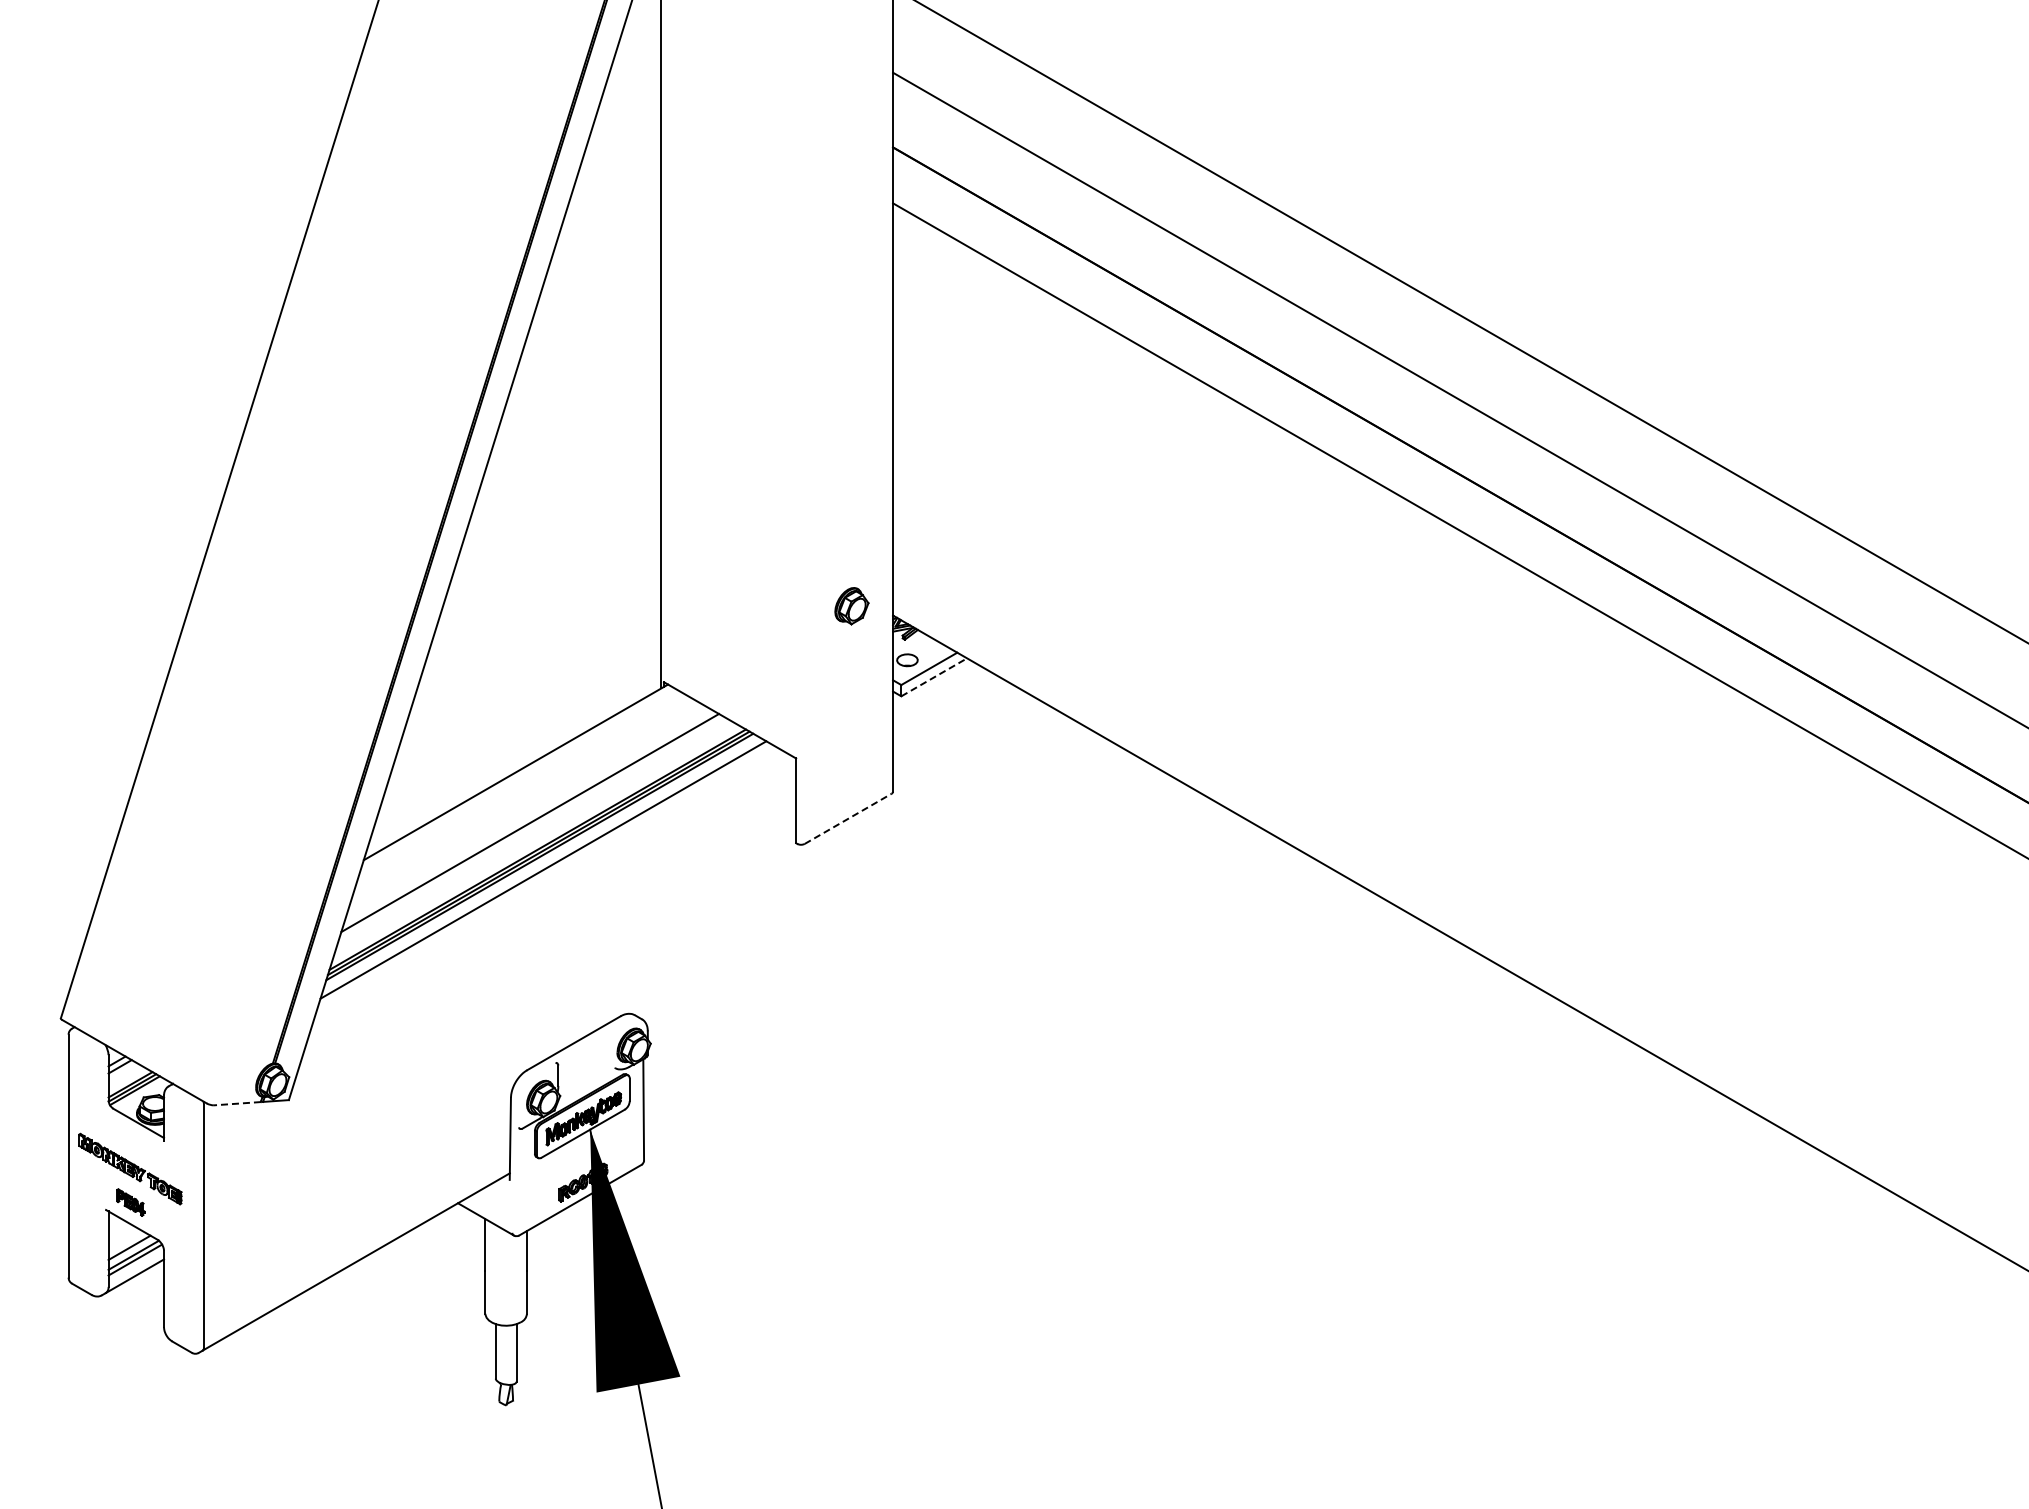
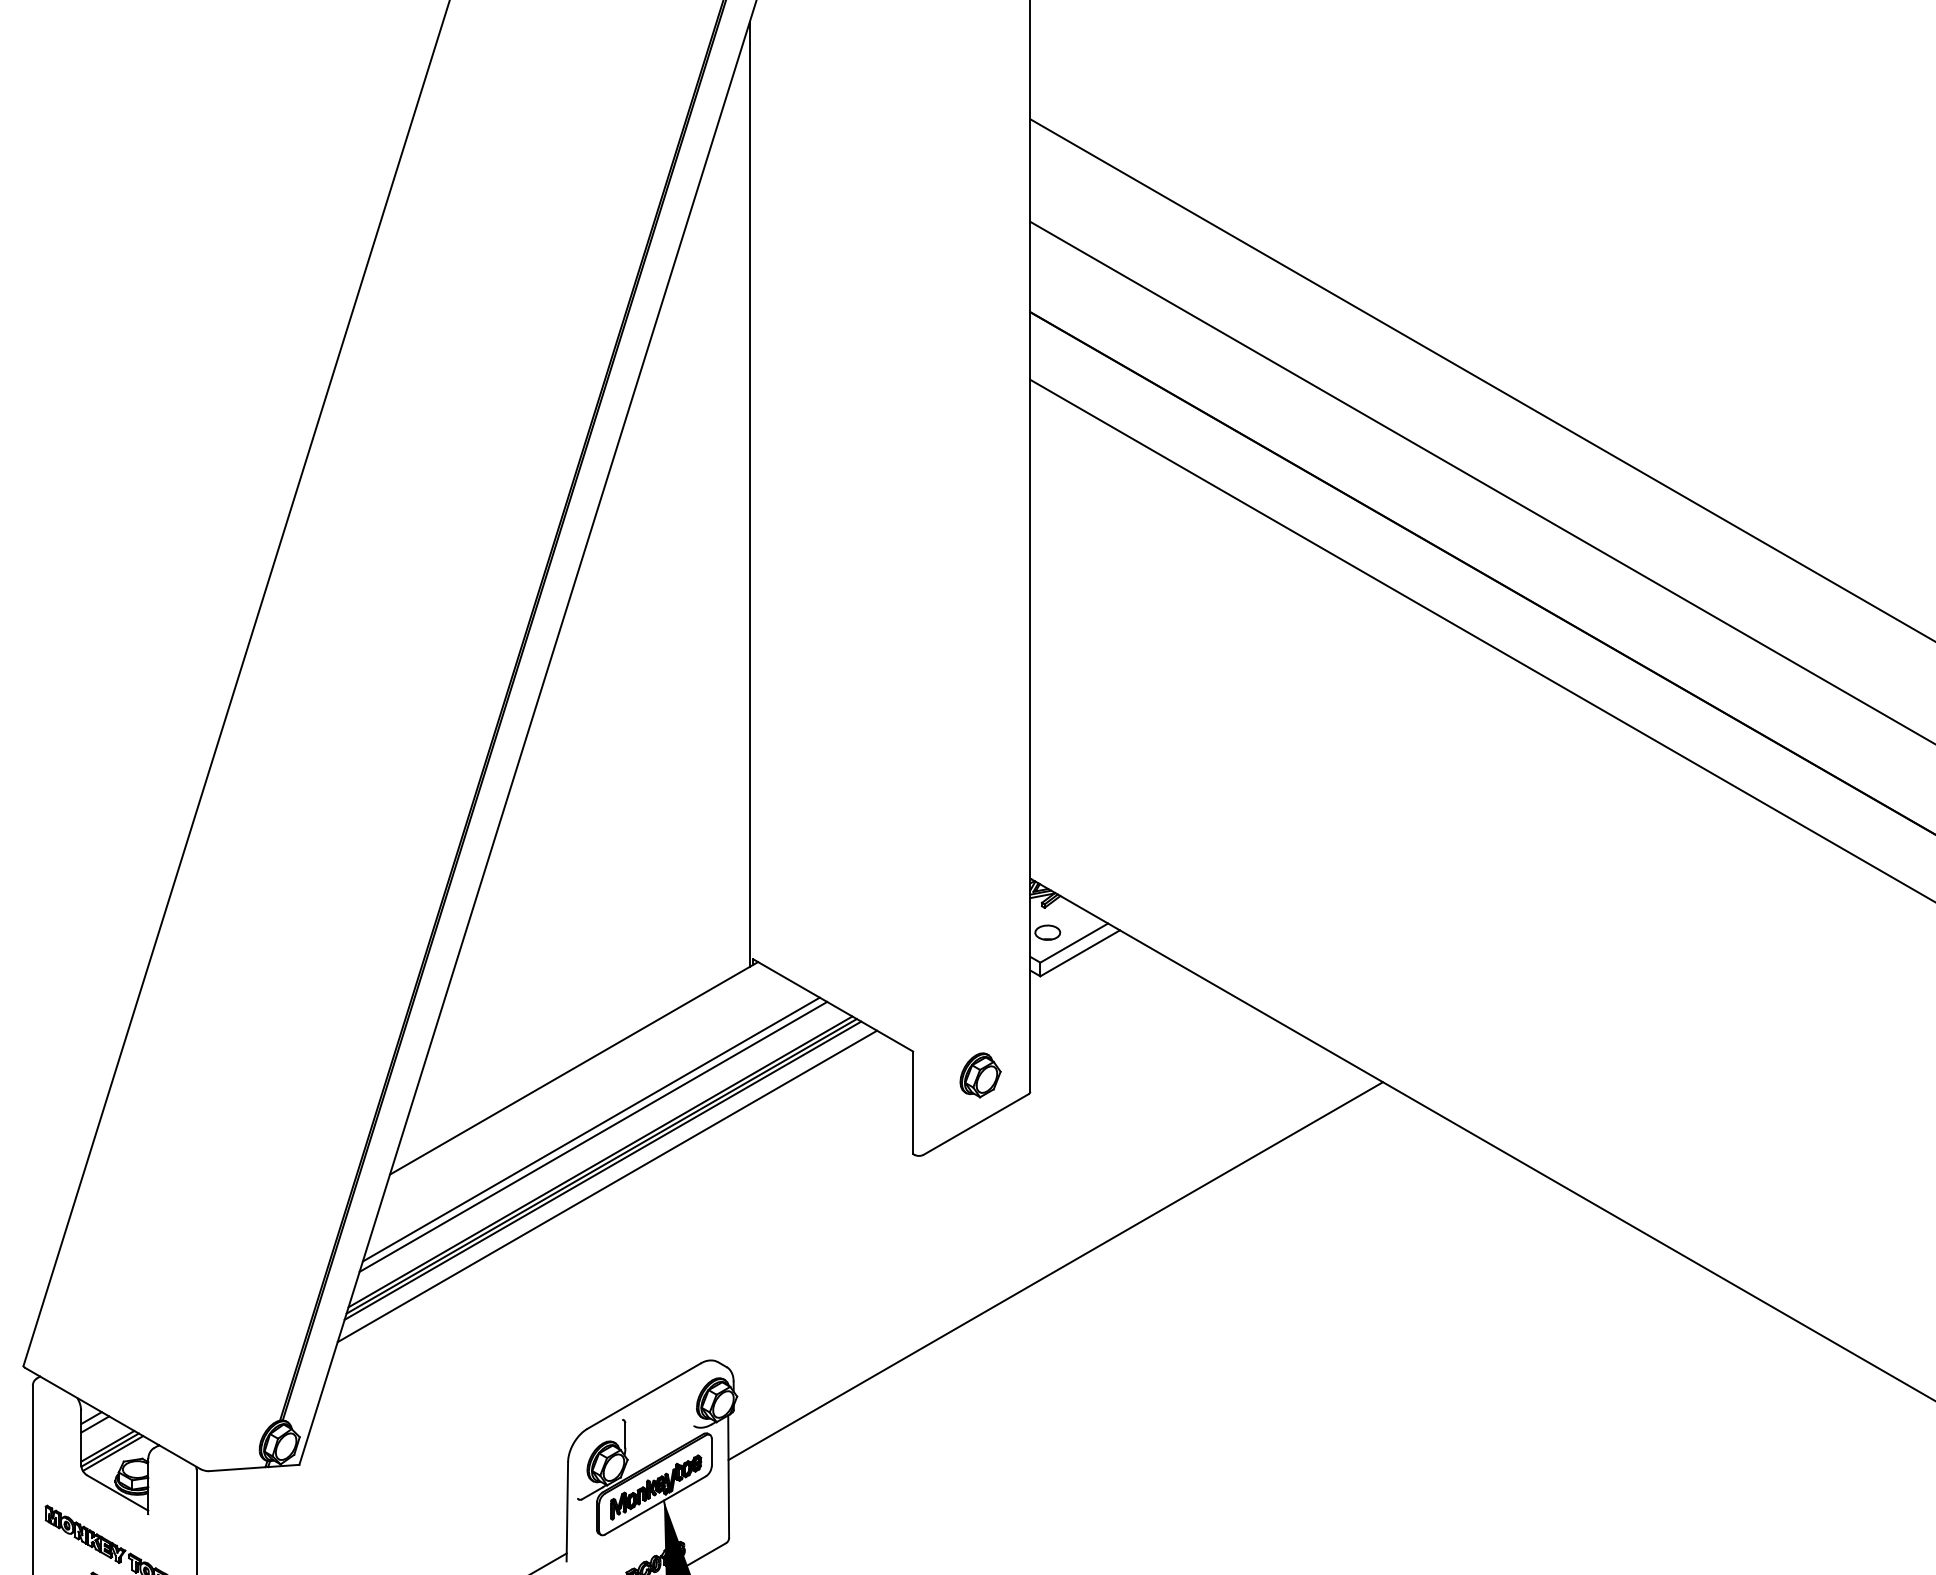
part: (851, 606) -> (980, 1075), moved
line: (934, 677) -> (1080, 953), dashed -> solid
line: (848, 818) -> (976, 1124), dashed -> solid
line: (531, 828) -> (592, 1136), added
line: (913, 939) -> (1055, 1270), added
line: (237, 1103) -> (237, 1468), dashed -> solid

